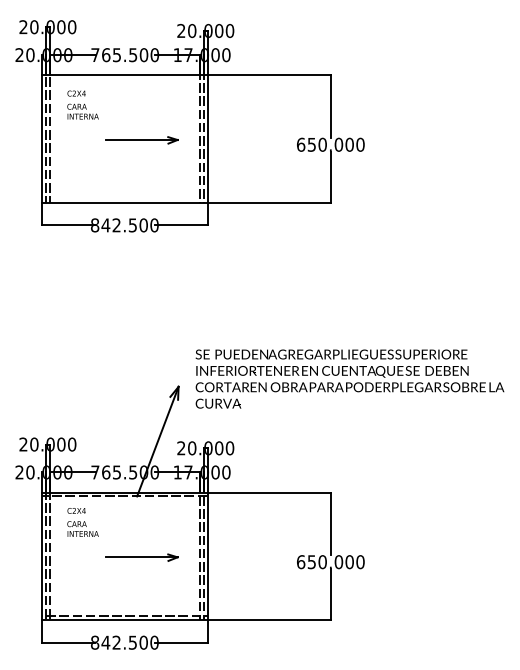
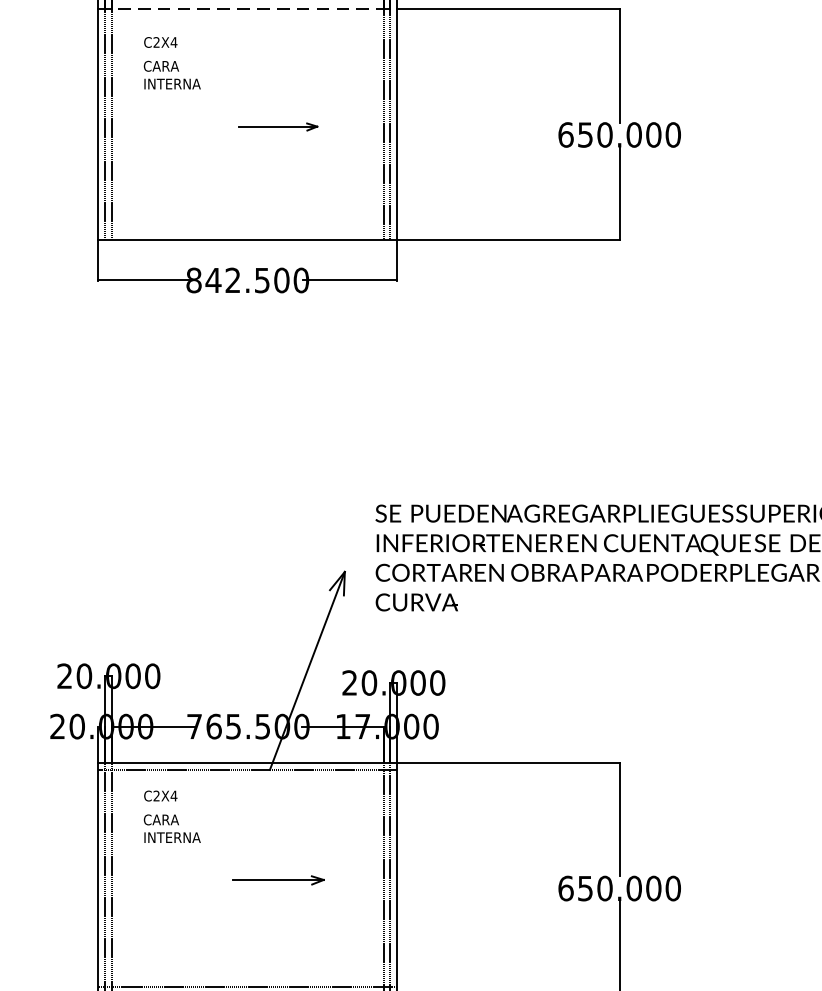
line: (124, 75) -> (247, 9), solid -> dashed
part: (141, 140) -> (277, 127), size x0.6
part: (141, 557) -> (277, 880), size x0.7

